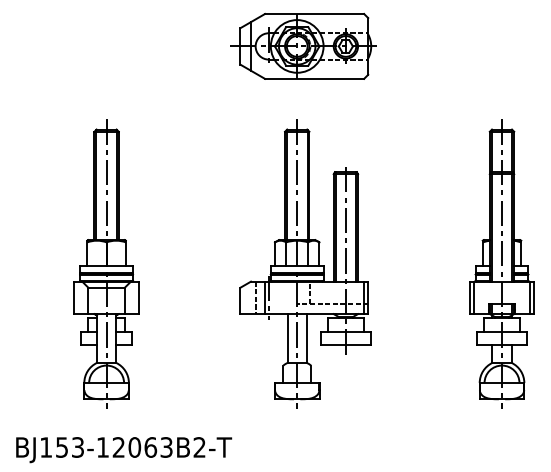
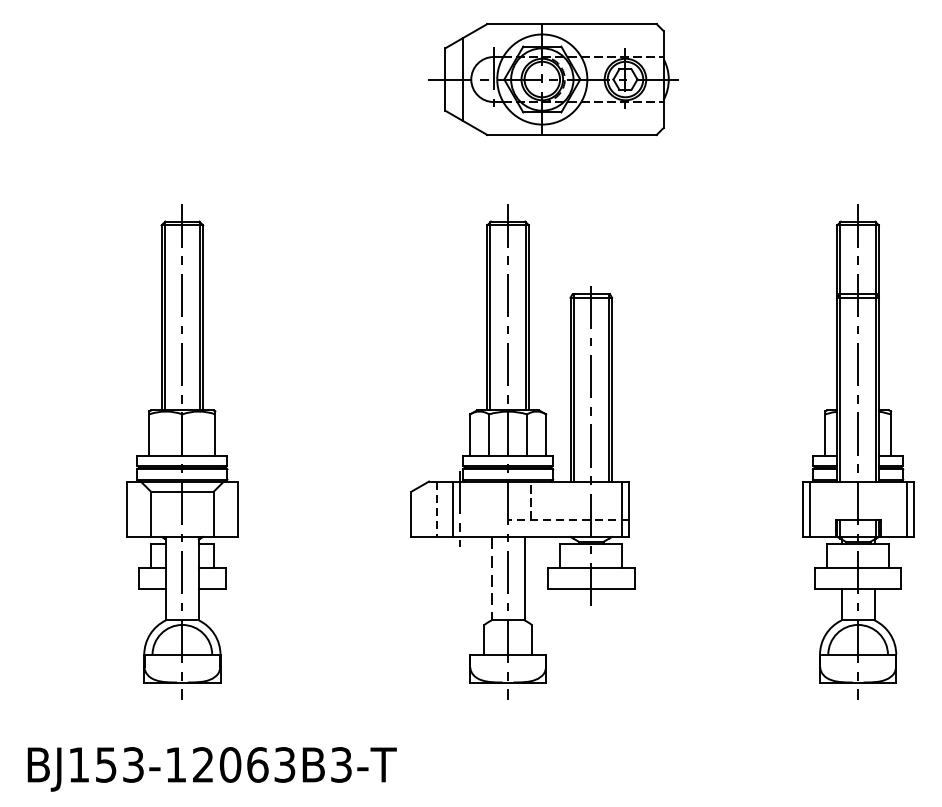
part: (303, 46) -> (553, 79), moved
line: (287, 339) -> (491, 580), solid -> dashed
text: (199, 447) -> (341, 764), BJ153-12063B2-T -> BJ153-12063B3-T

